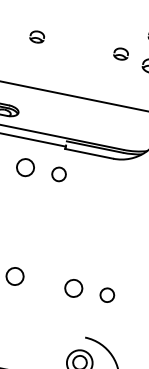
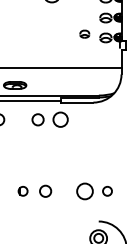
part: (37, 36) -> (28, 33), removed
circle: (59, 173) -> (60, 119), size x1.6
circle: (73, 287) -> (84, 190), size x1.4

